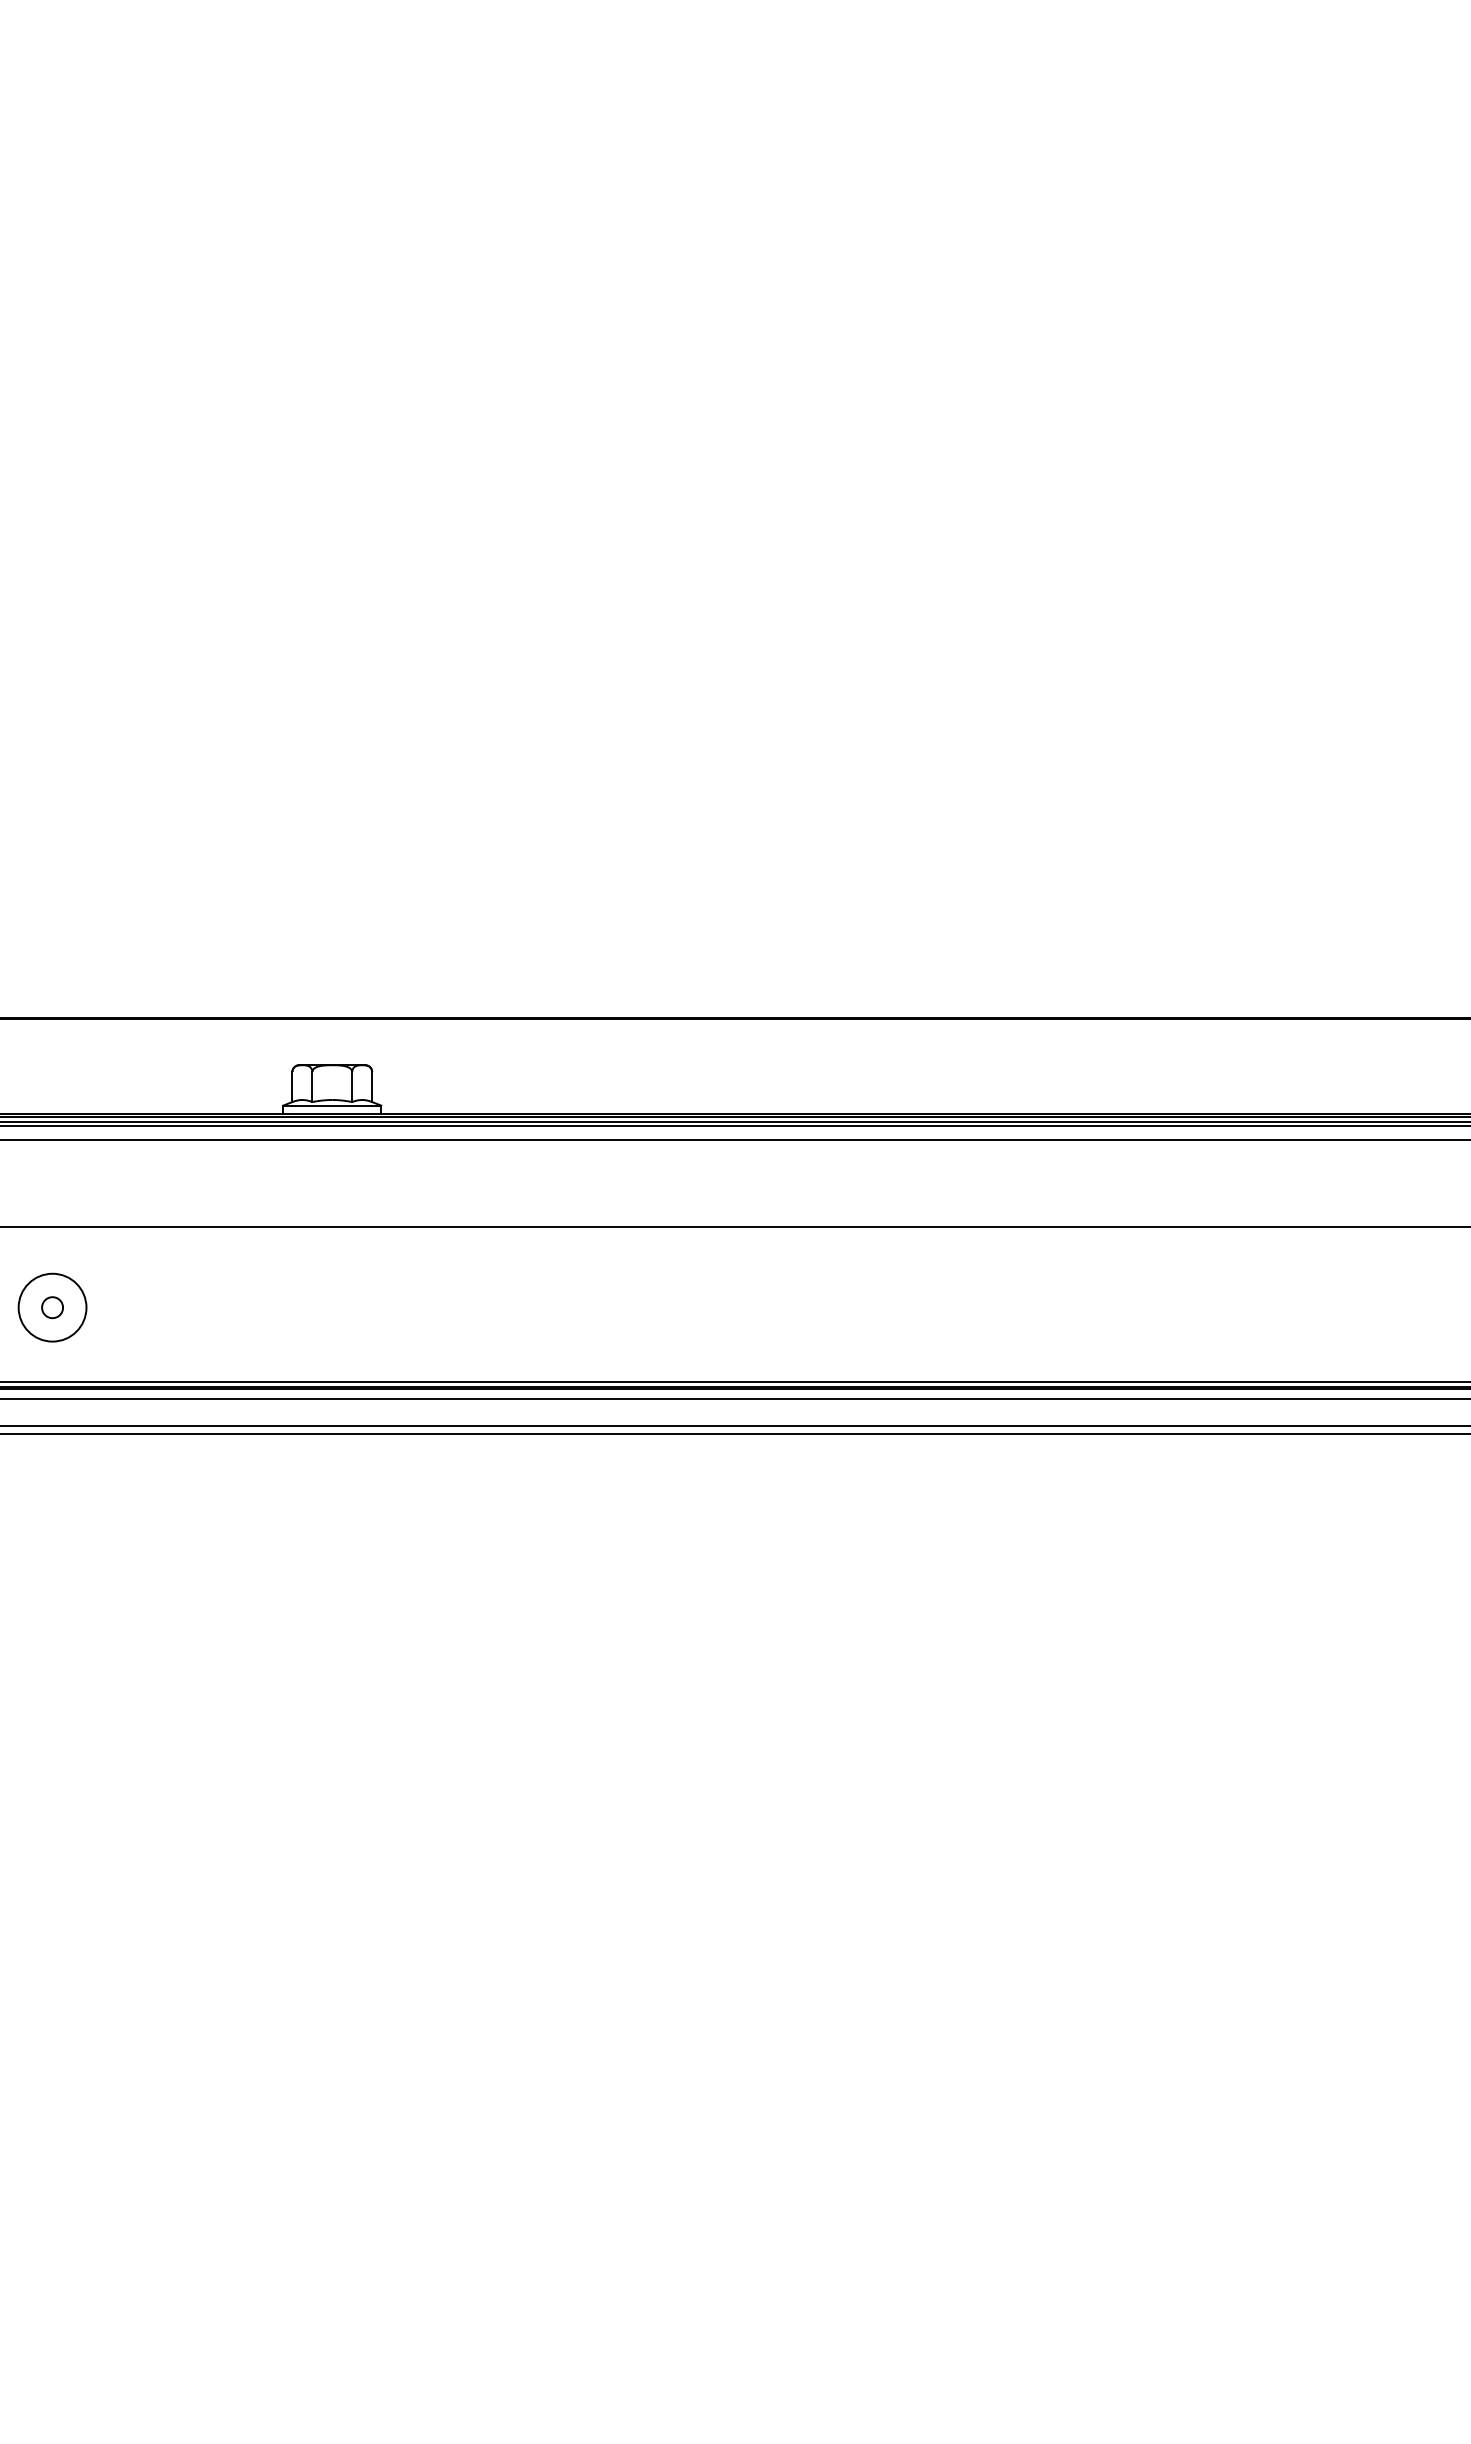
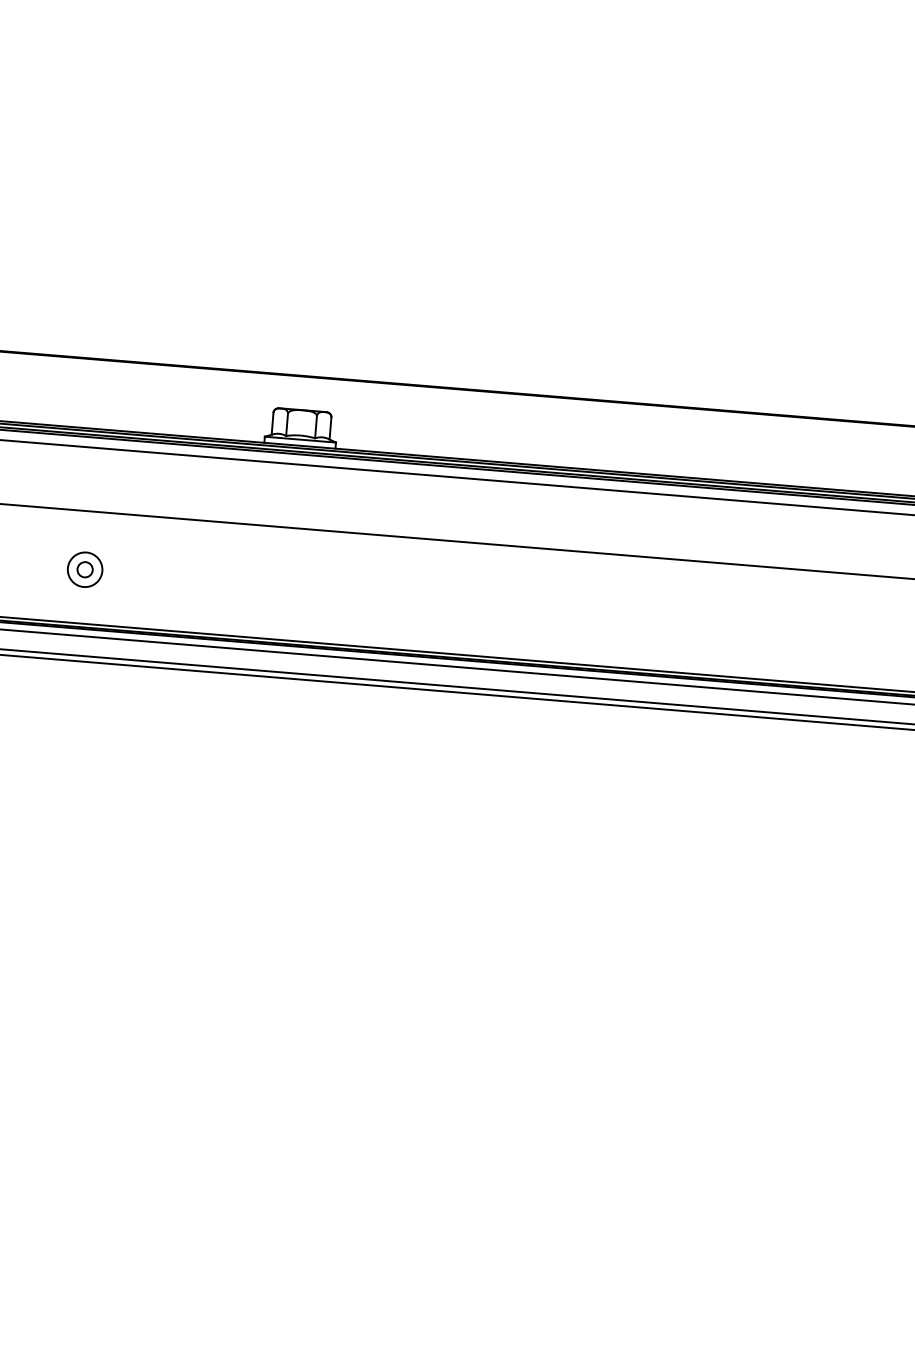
circle: (52, 1307) -> (85, 569), size x0.7

